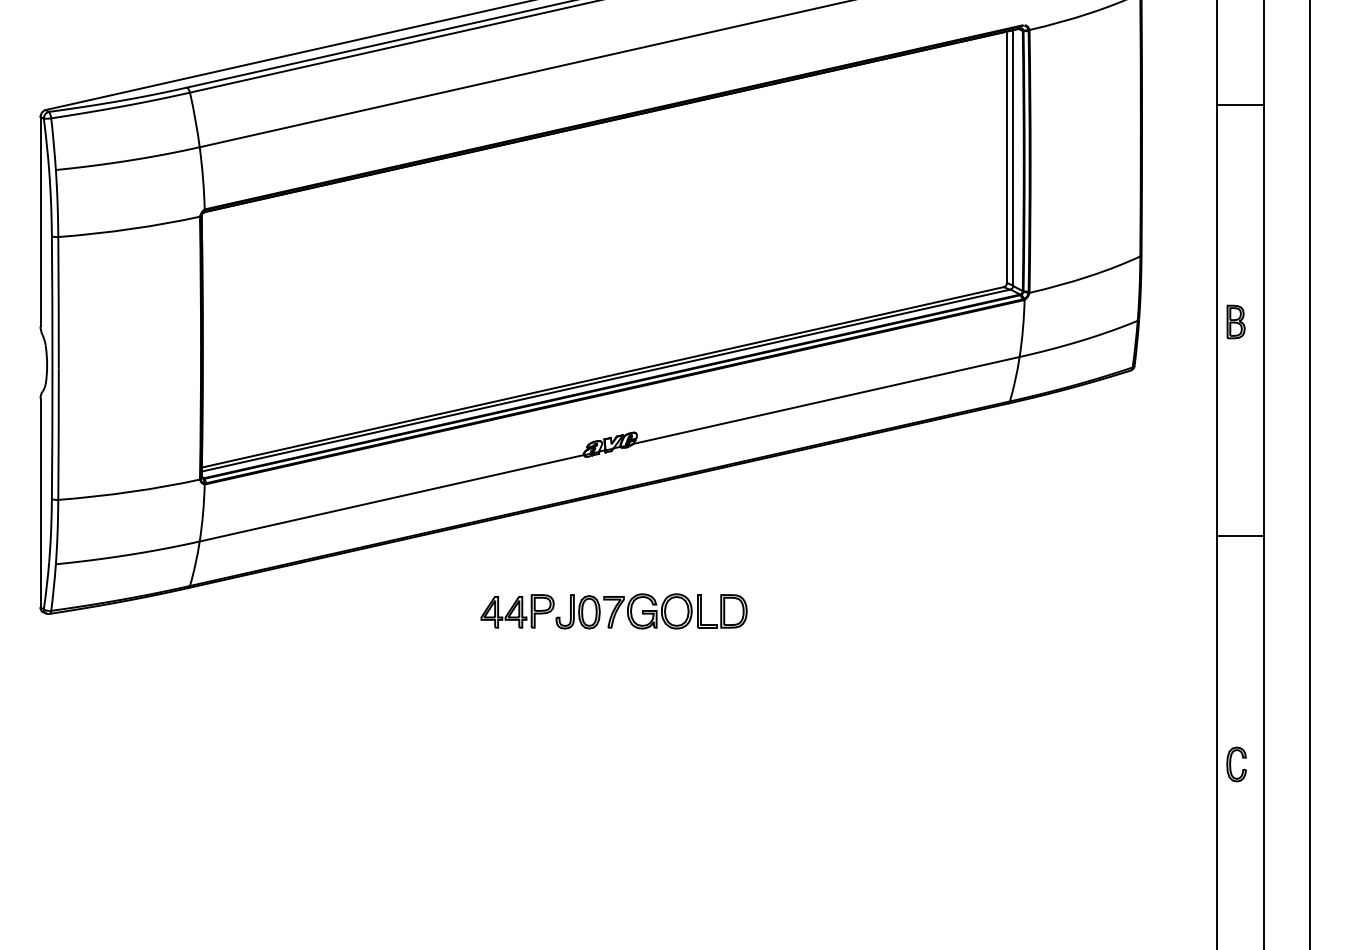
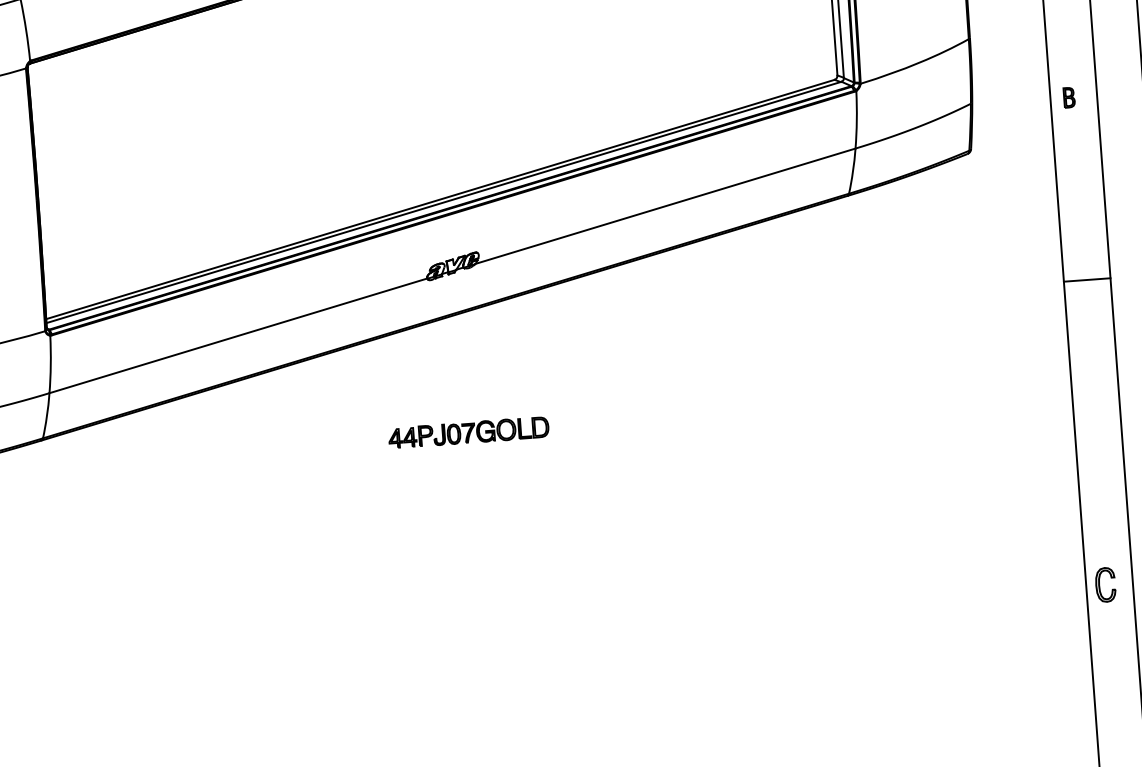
part: (1235, 321) -> (1068, 97), size x0.6
line: (1240, 535) -> (1087, 279), moved
part: (613, 611) -> (468, 432), size x0.6
part: (1236, 764) -> (1105, 584), moved

